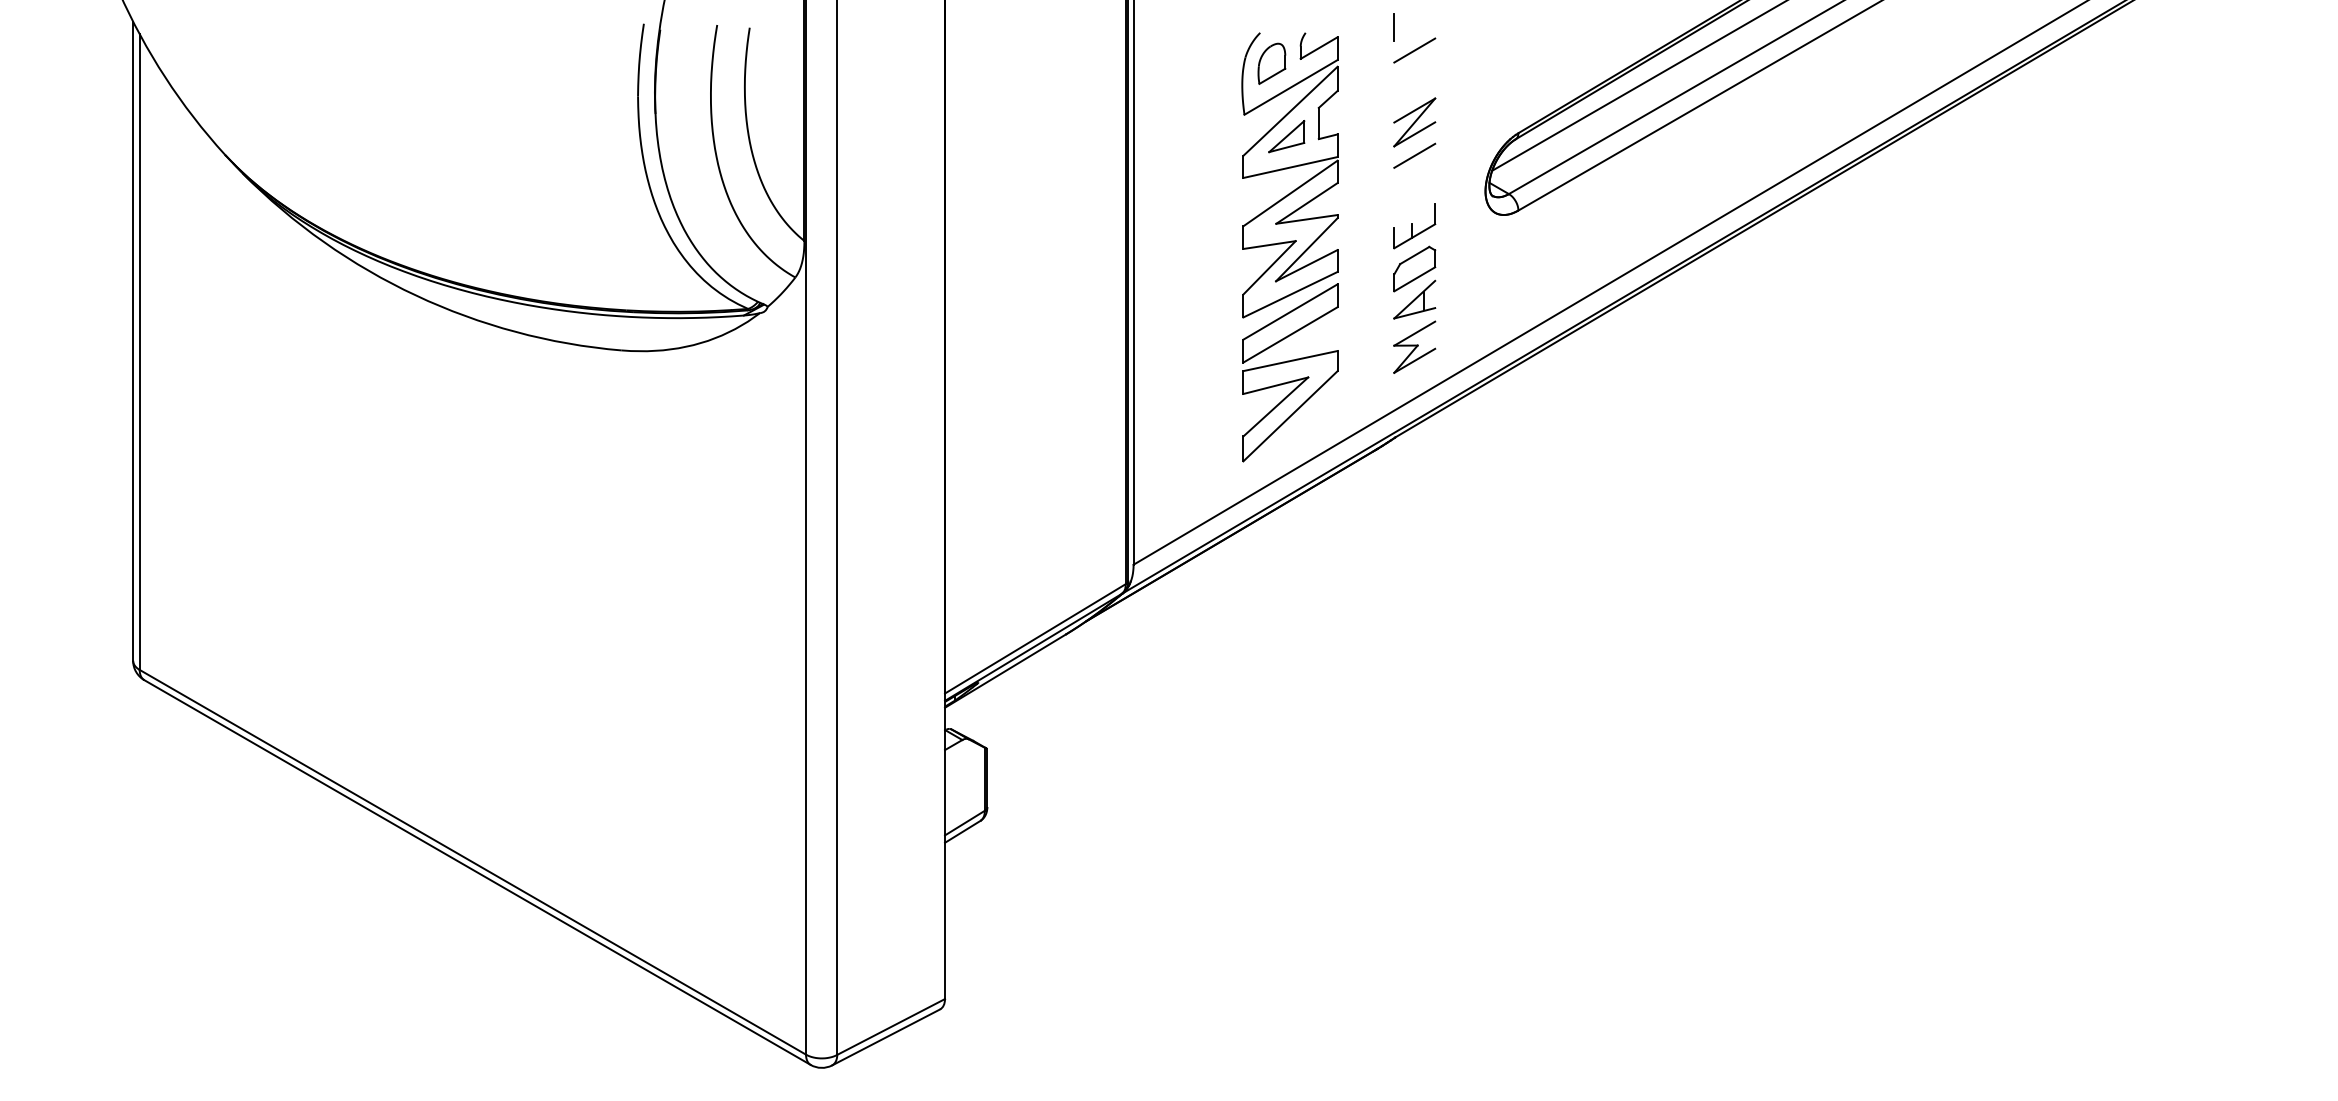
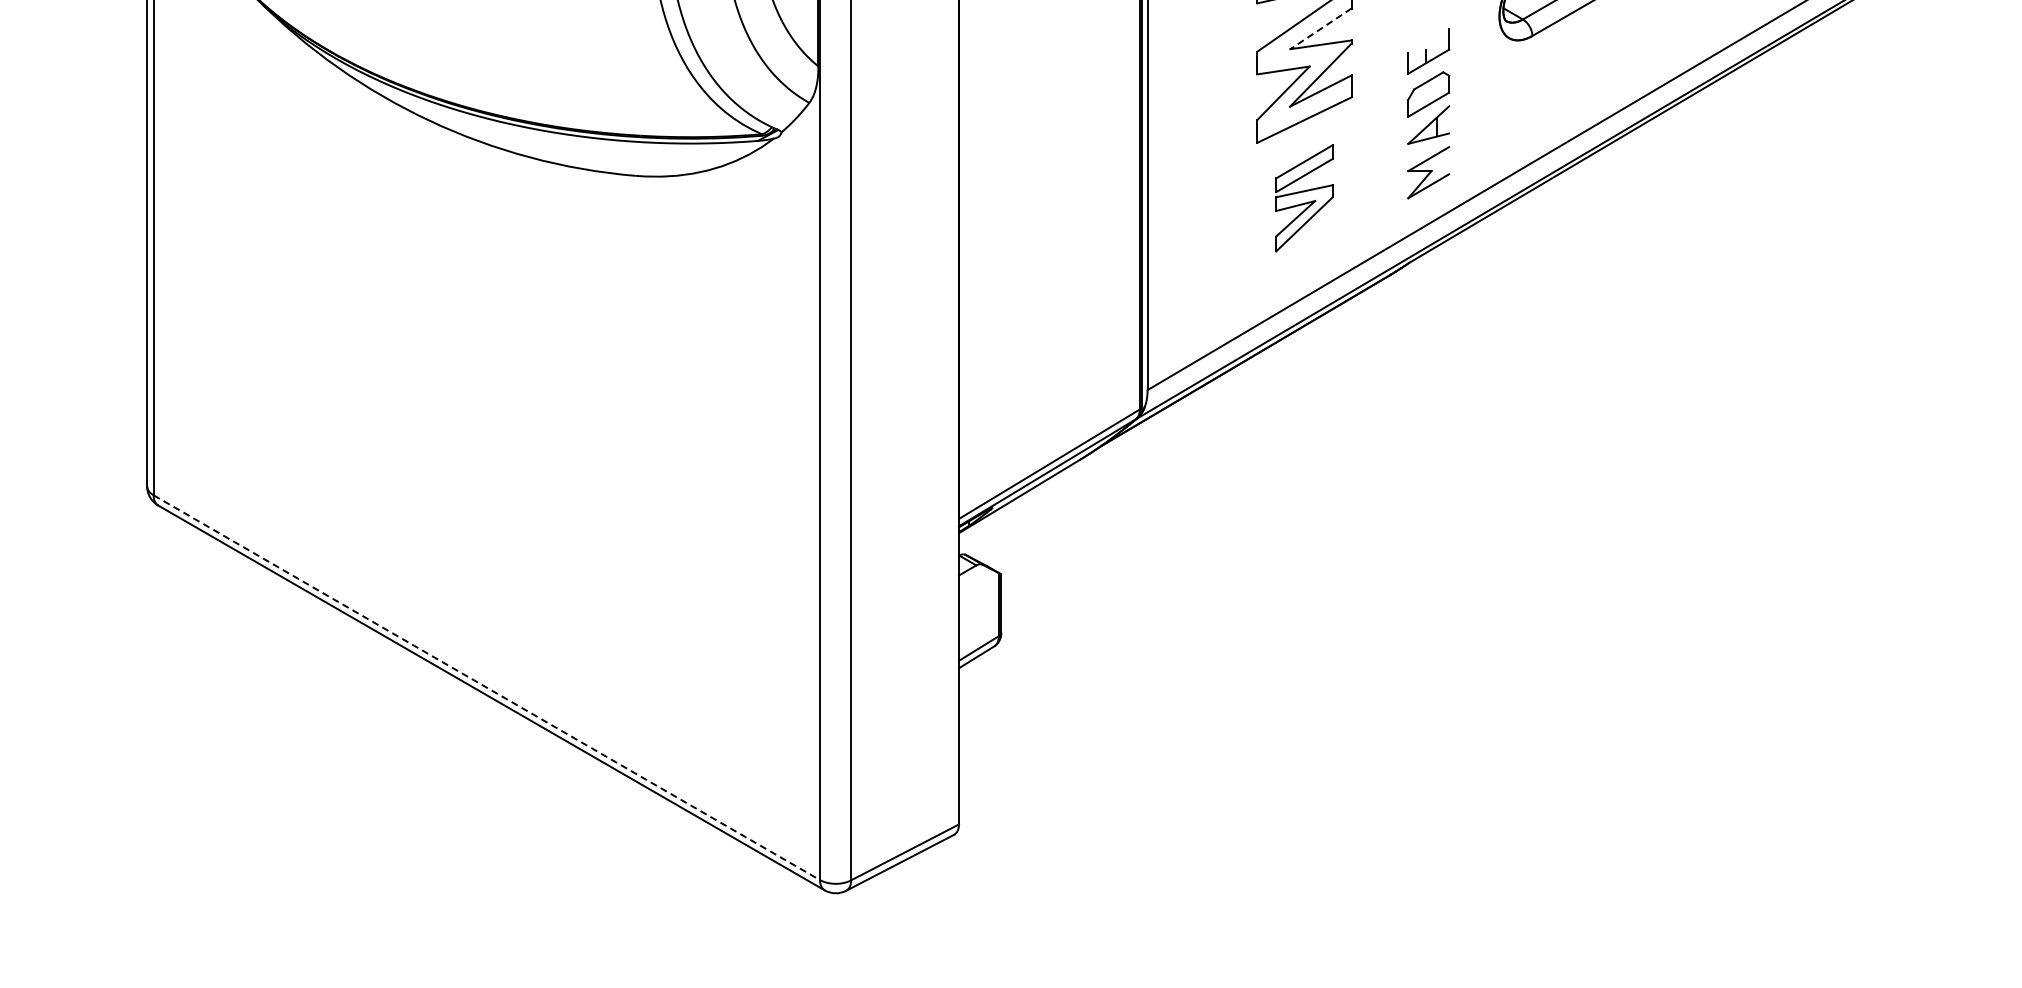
line: (1306, 203) -> (1320, 28), solid -> dashed
part: (1290, 372) -> (1304, 197), size x0.6
line: (472, 862) -> (486, 687), solid -> dashed

